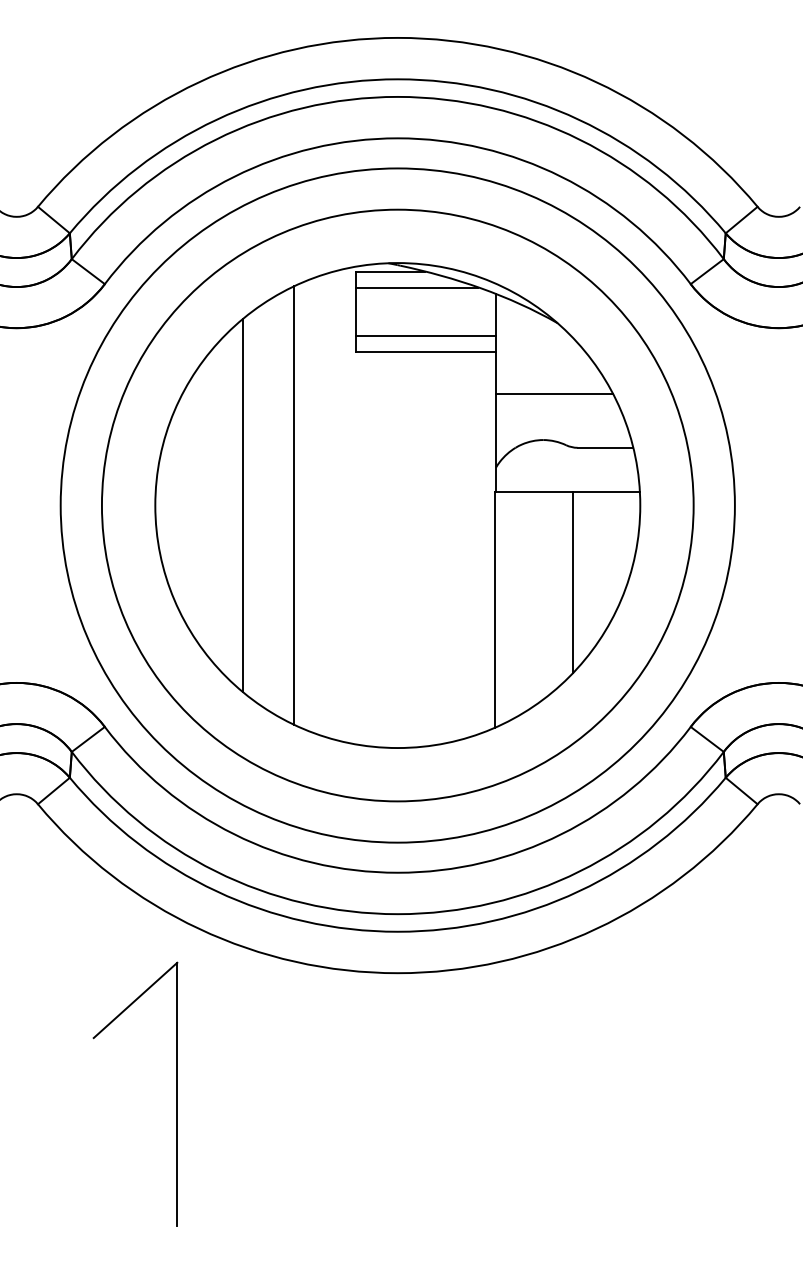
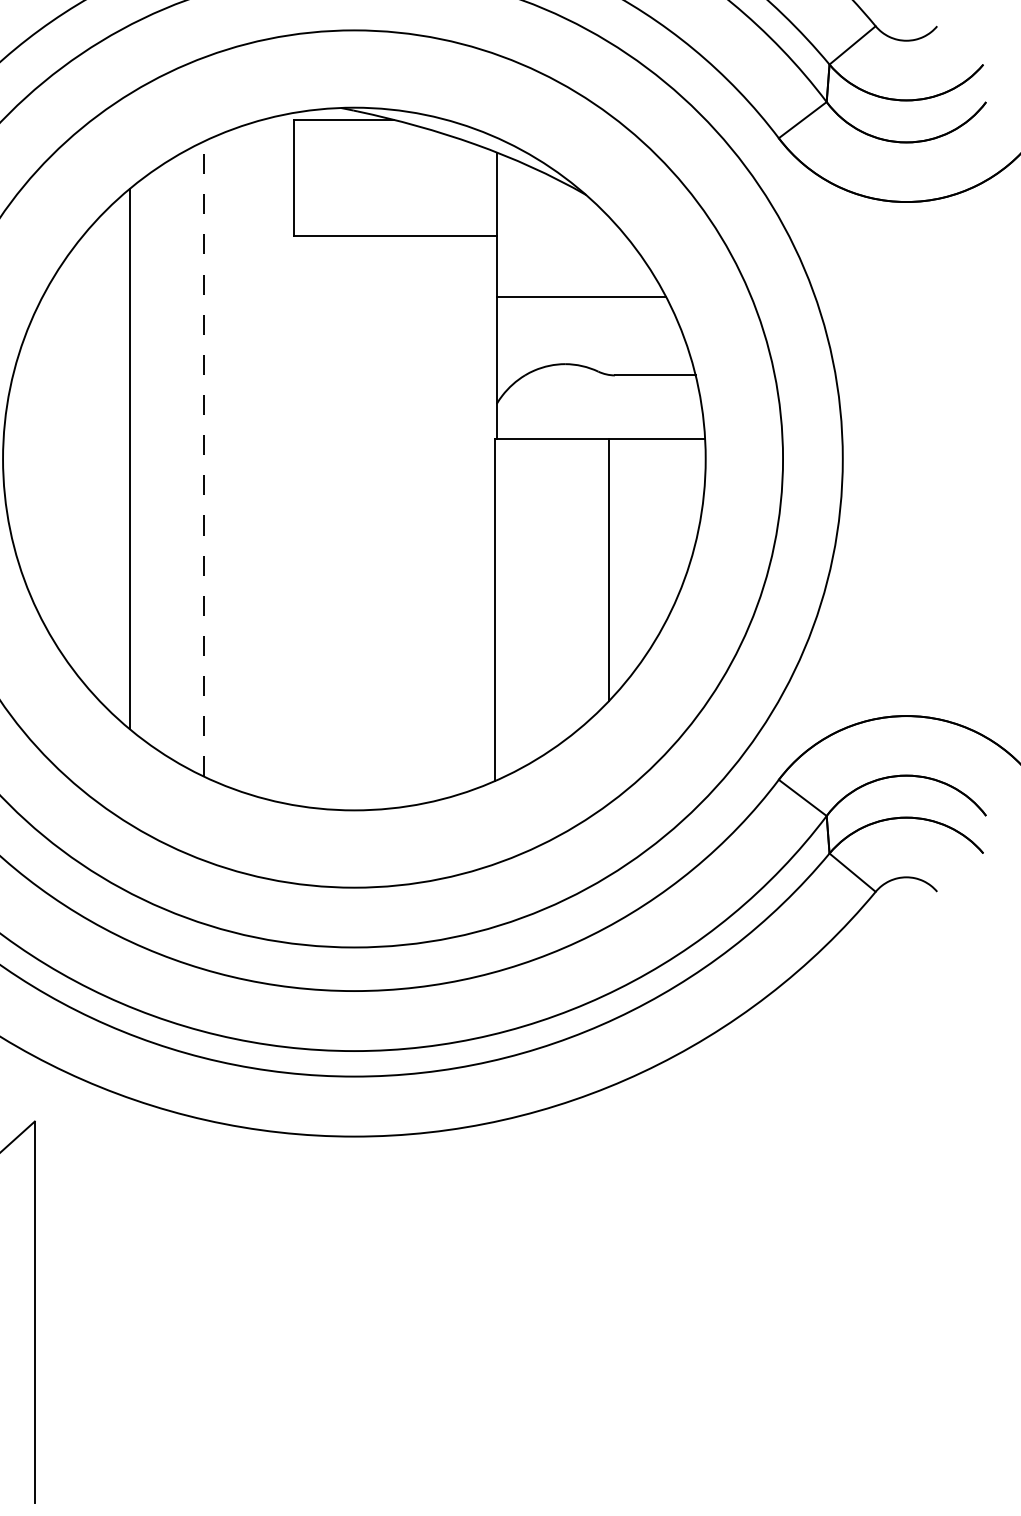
line: (417, 287) -> (382, 143), removed
line: (426, 335) -> (395, 212), removed
line: (293, 505) -> (203, 458), solid -> dashed

